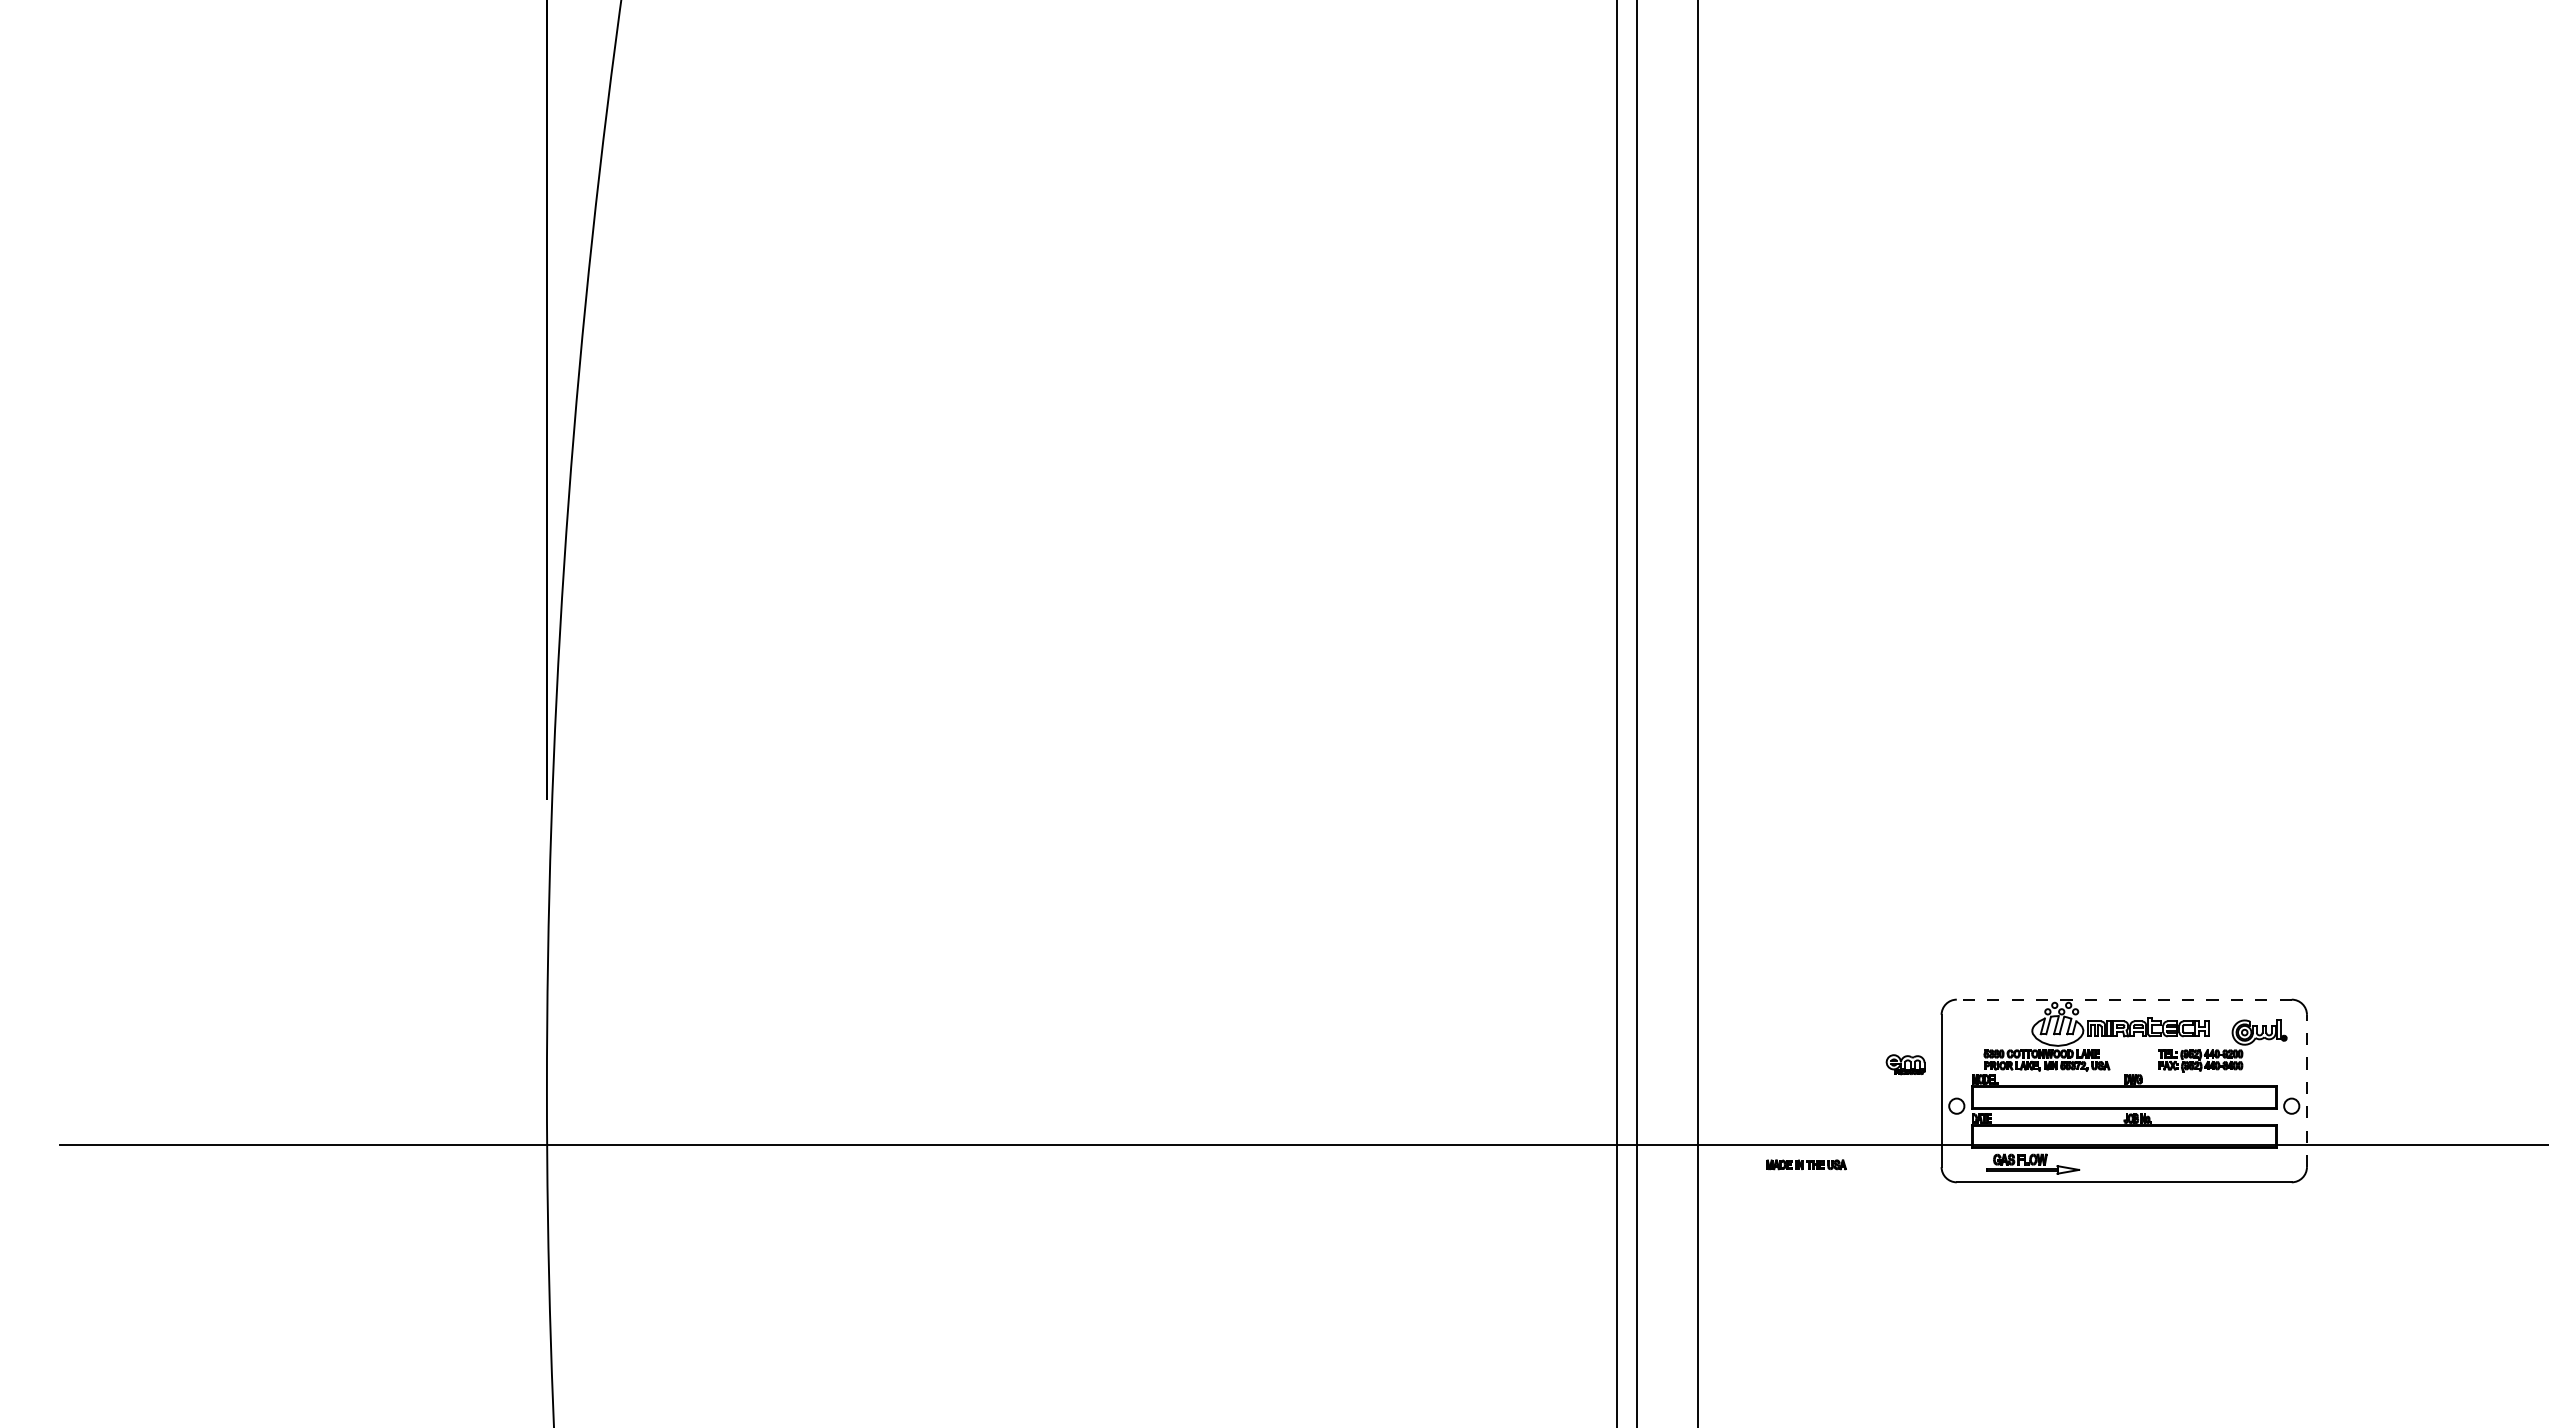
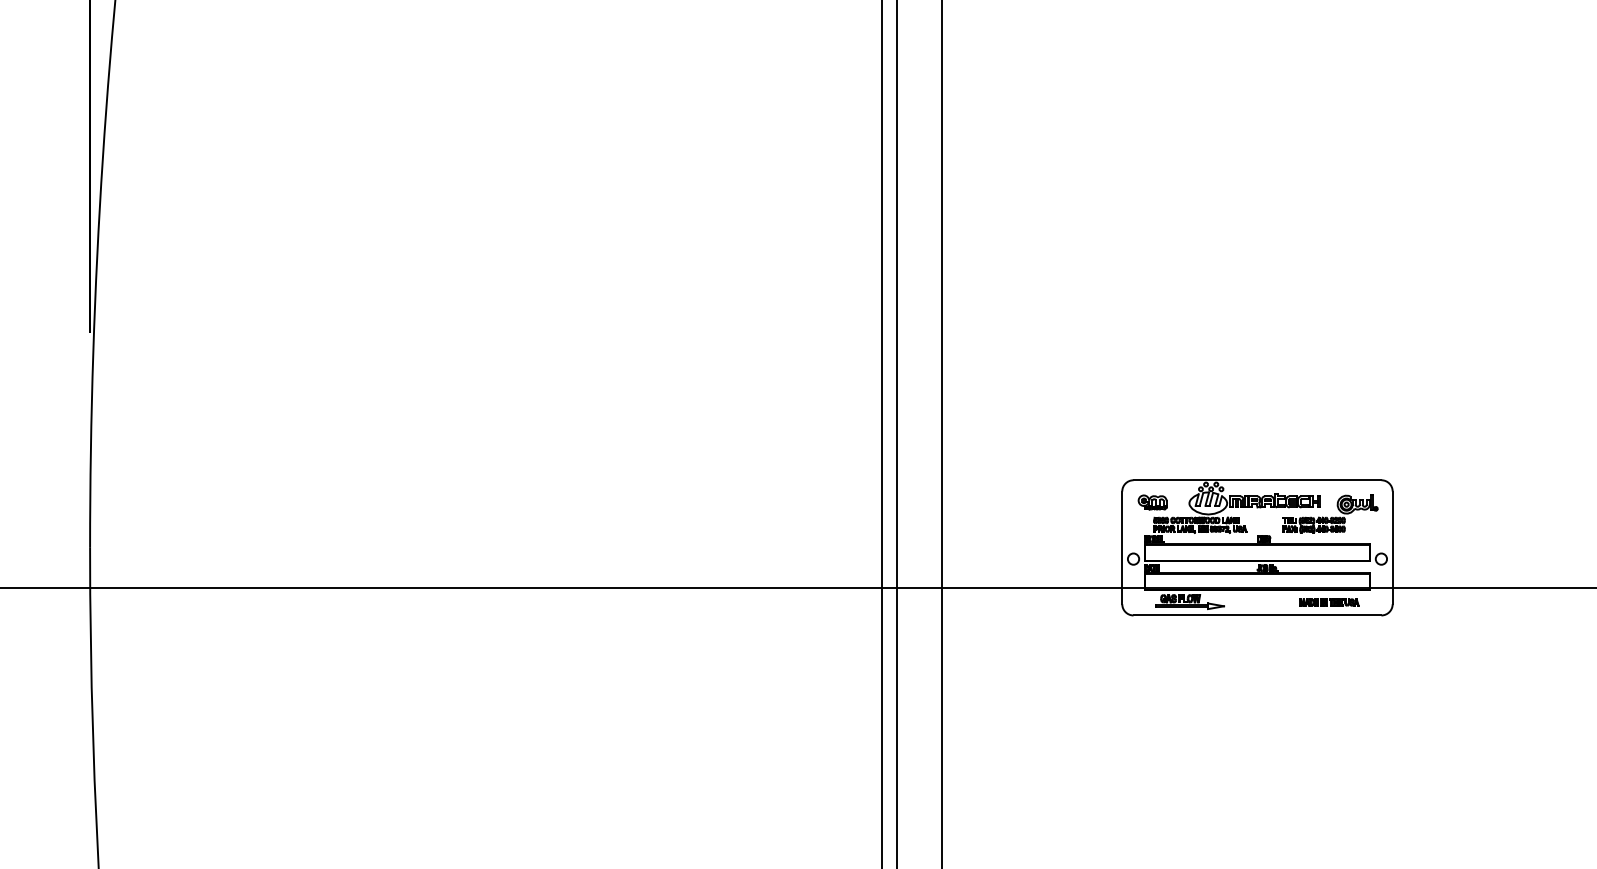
line: (2123, 999) -> (1256, 480), dashed -> solid
part: (1905, 1064) -> (1152, 502), moved
line: (2306, 1090) -> (1392, 547), dashed -> solid
part: (1806, 1164) -> (1329, 602), moved

